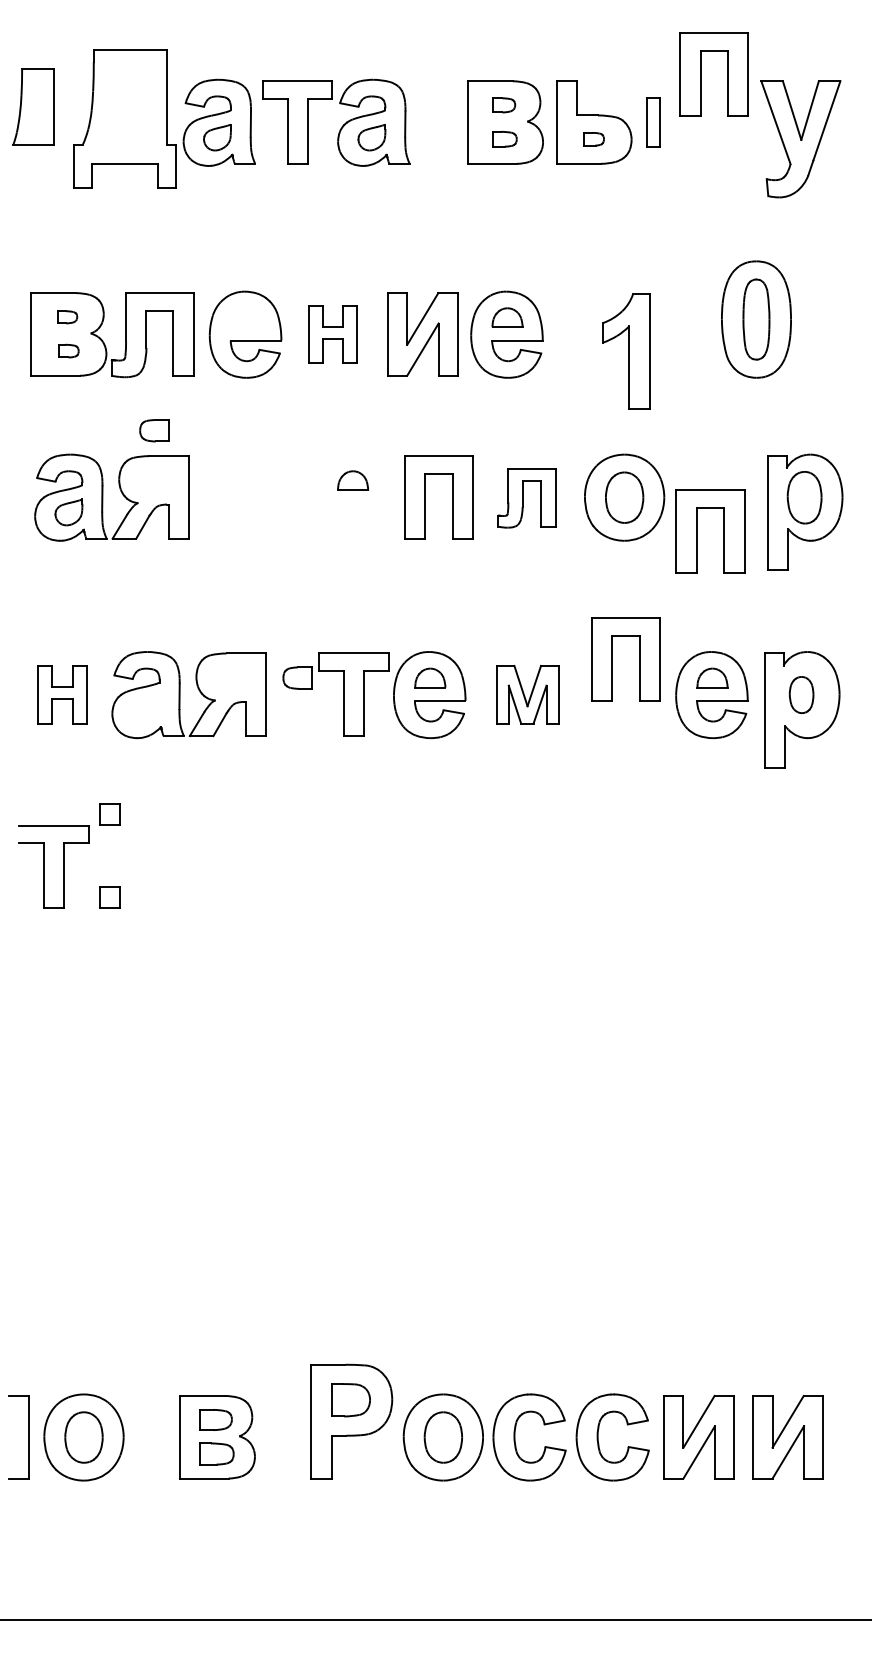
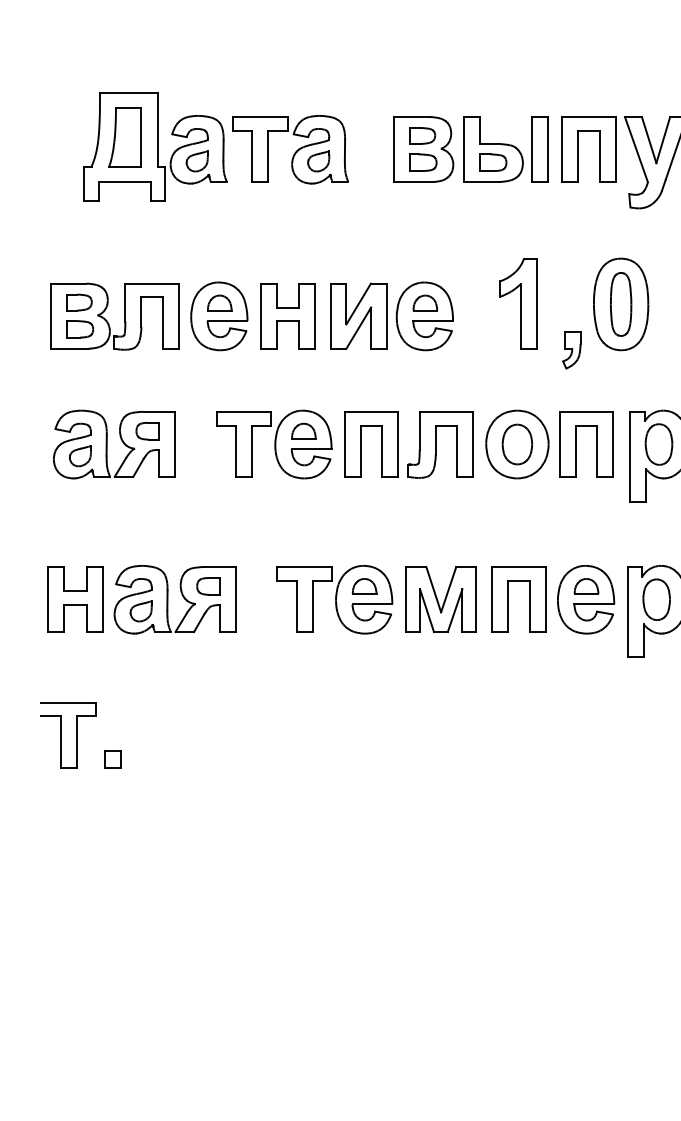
part: (701, 74) -> (578, 149), moved
part: (503, 105) -> (422, 136), size x1.43
part: (33, 106) -> (124, 136), moved
part: (653, 122) -> (540, 149), size x1.67
part: (504, 138) -> (422, 162), size x1.43
part: (593, 138) -> (492, 162), size x1.67
part: (67, 317) -> (79, 302), size x1.67
part: (246, 317) -> (220, 302), added
part: (332, 334) -> (287, 316), size x1.43
part: (68, 350) -> (80, 328), size x1.67
part: (626, 351) -> (518, 303), moved
part: (693, 377) -> (571, 350), added
part: (154, 430) -> (147, 431), moved
part: (315, 497) -> (274, 444), added
part: (526, 498) -> (440, 445), size x1.43
part: (697, 531) -> (576, 444), moved
part: (612, 659) -> (507, 599), moved
part: (297, 677) -> (208, 585), moved
part: (62, 694) -> (75, 599), size x1.43
part: (527, 694) -> (441, 599), size x1.43
part: (801, 694) -> (656, 599), size x1.43
part: (145, 709) -> (140, 611), added
part: (109, 814) -> (112, 693), removed

